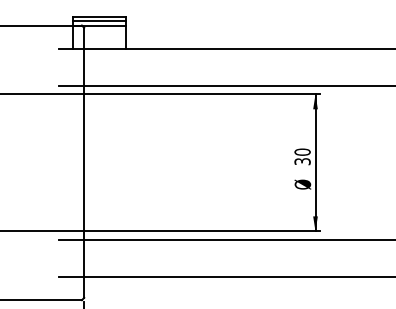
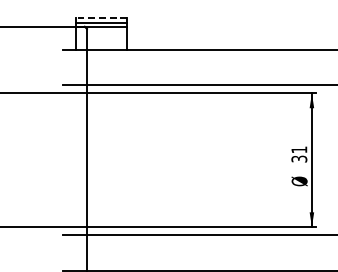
line: (98, 16) -> (100, 17), solid -> dashed
text: (302, 151) -> (299, 149), 30 -> 31

